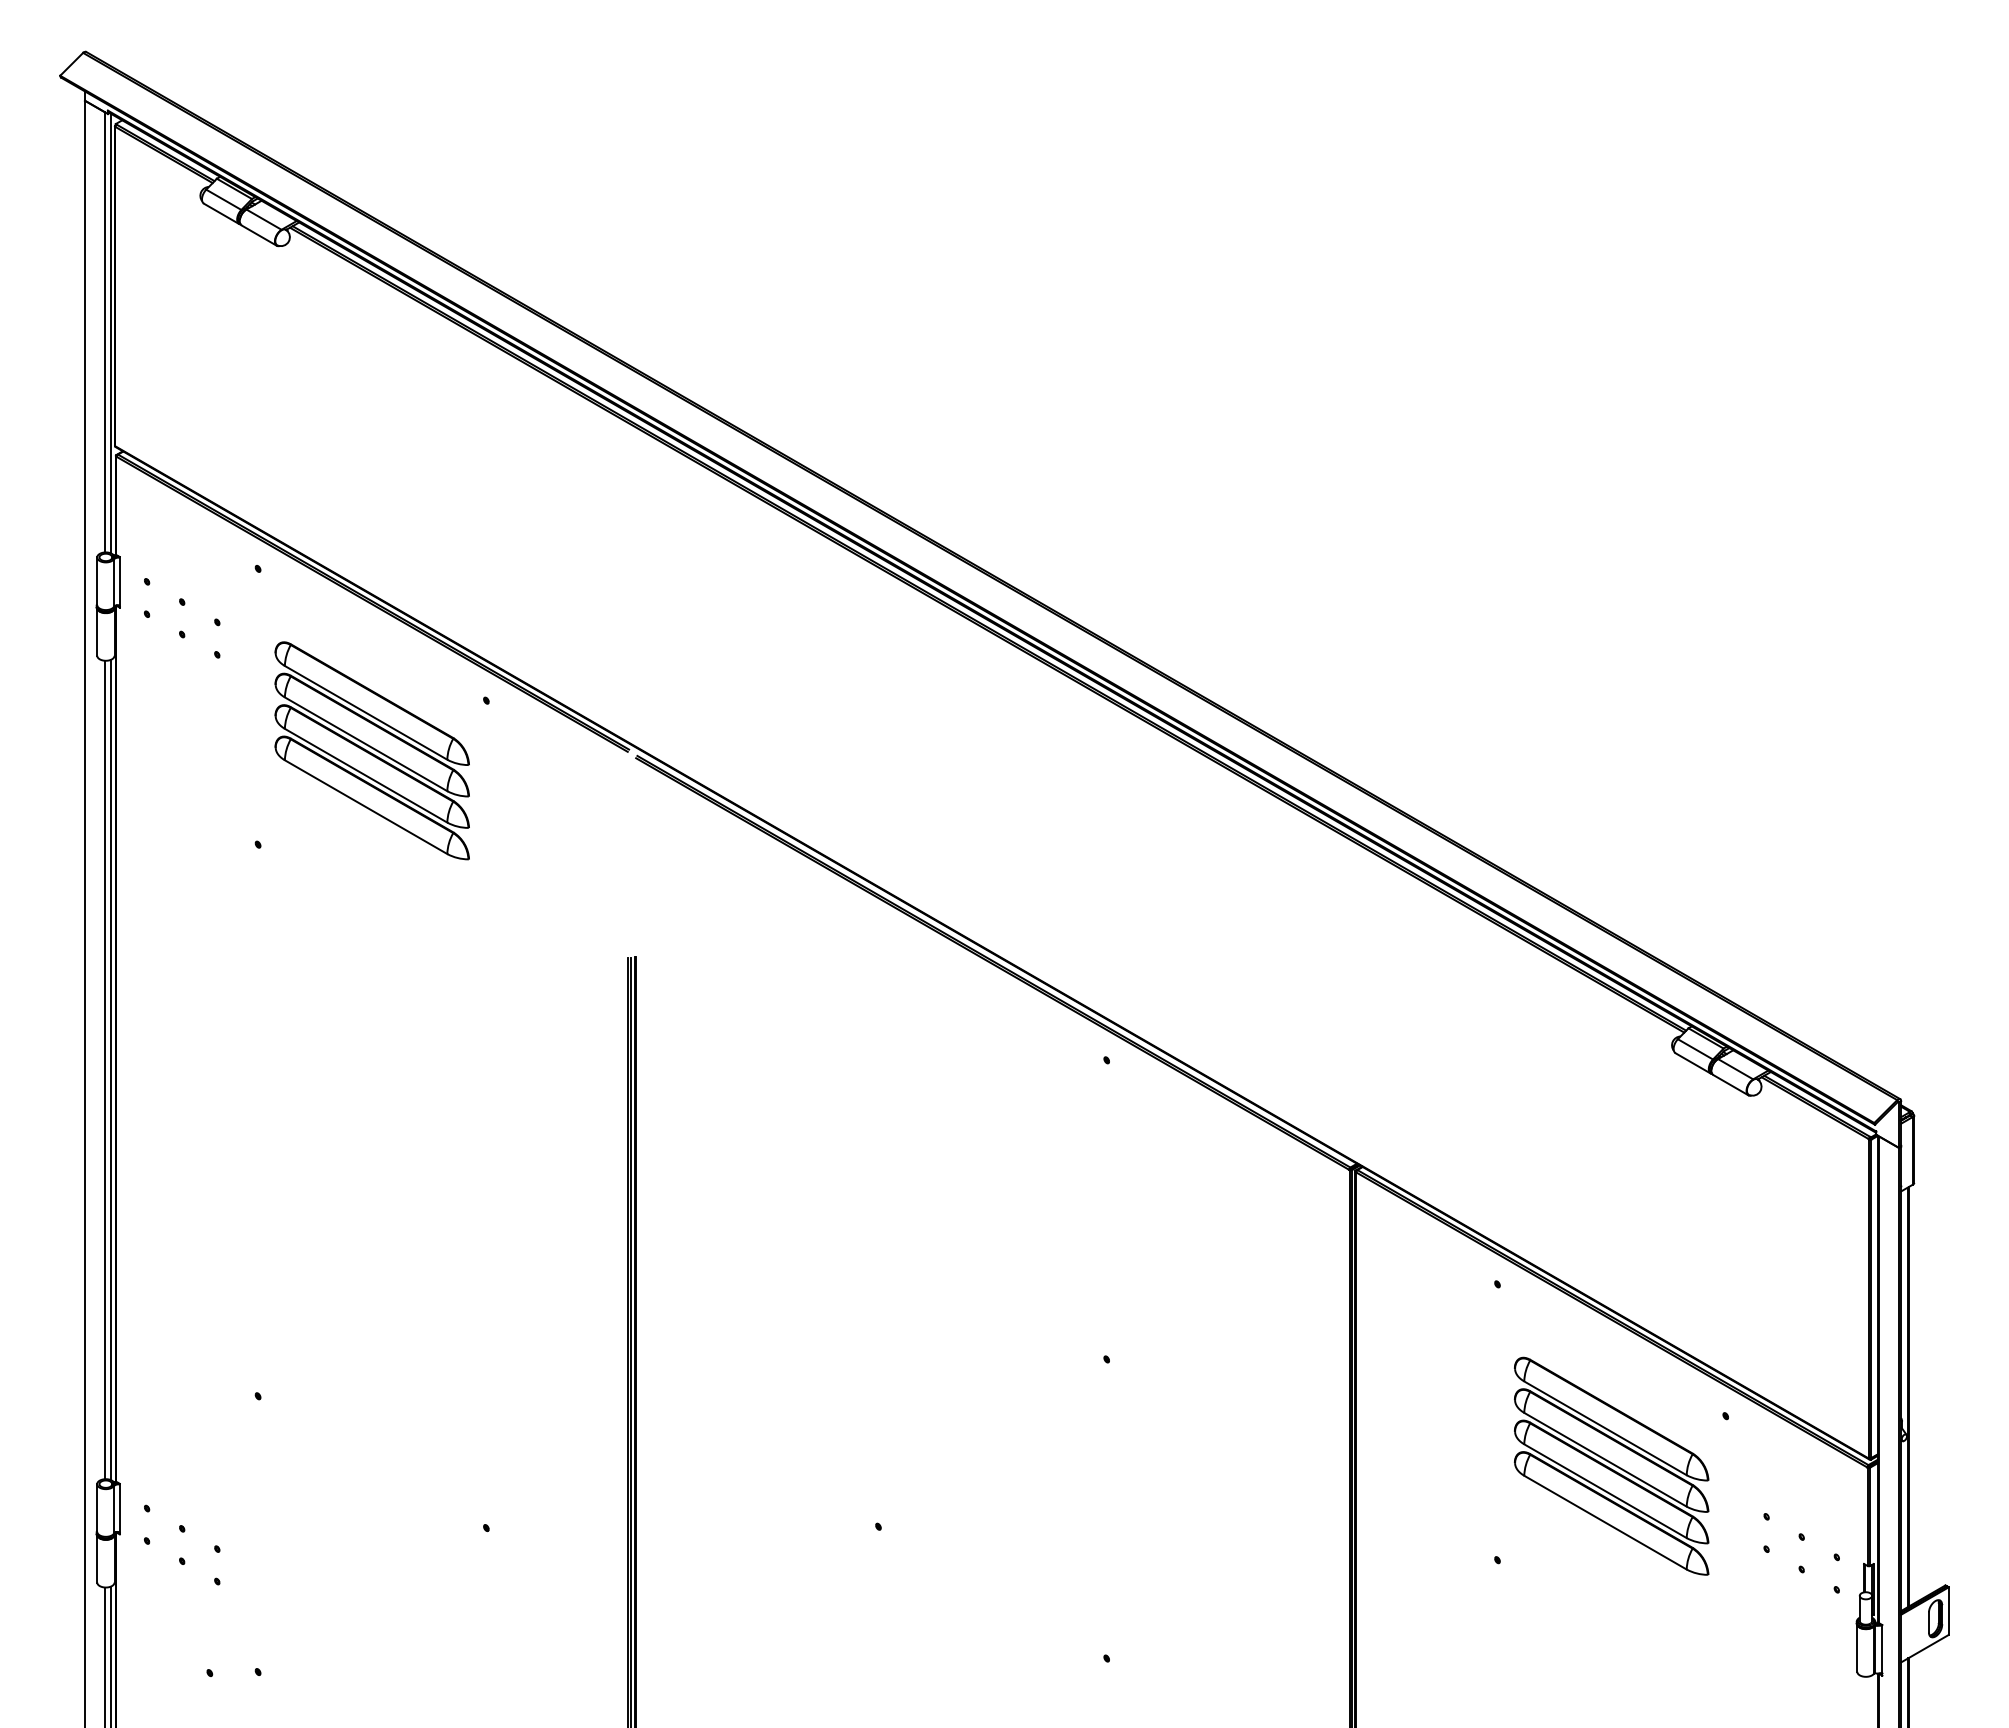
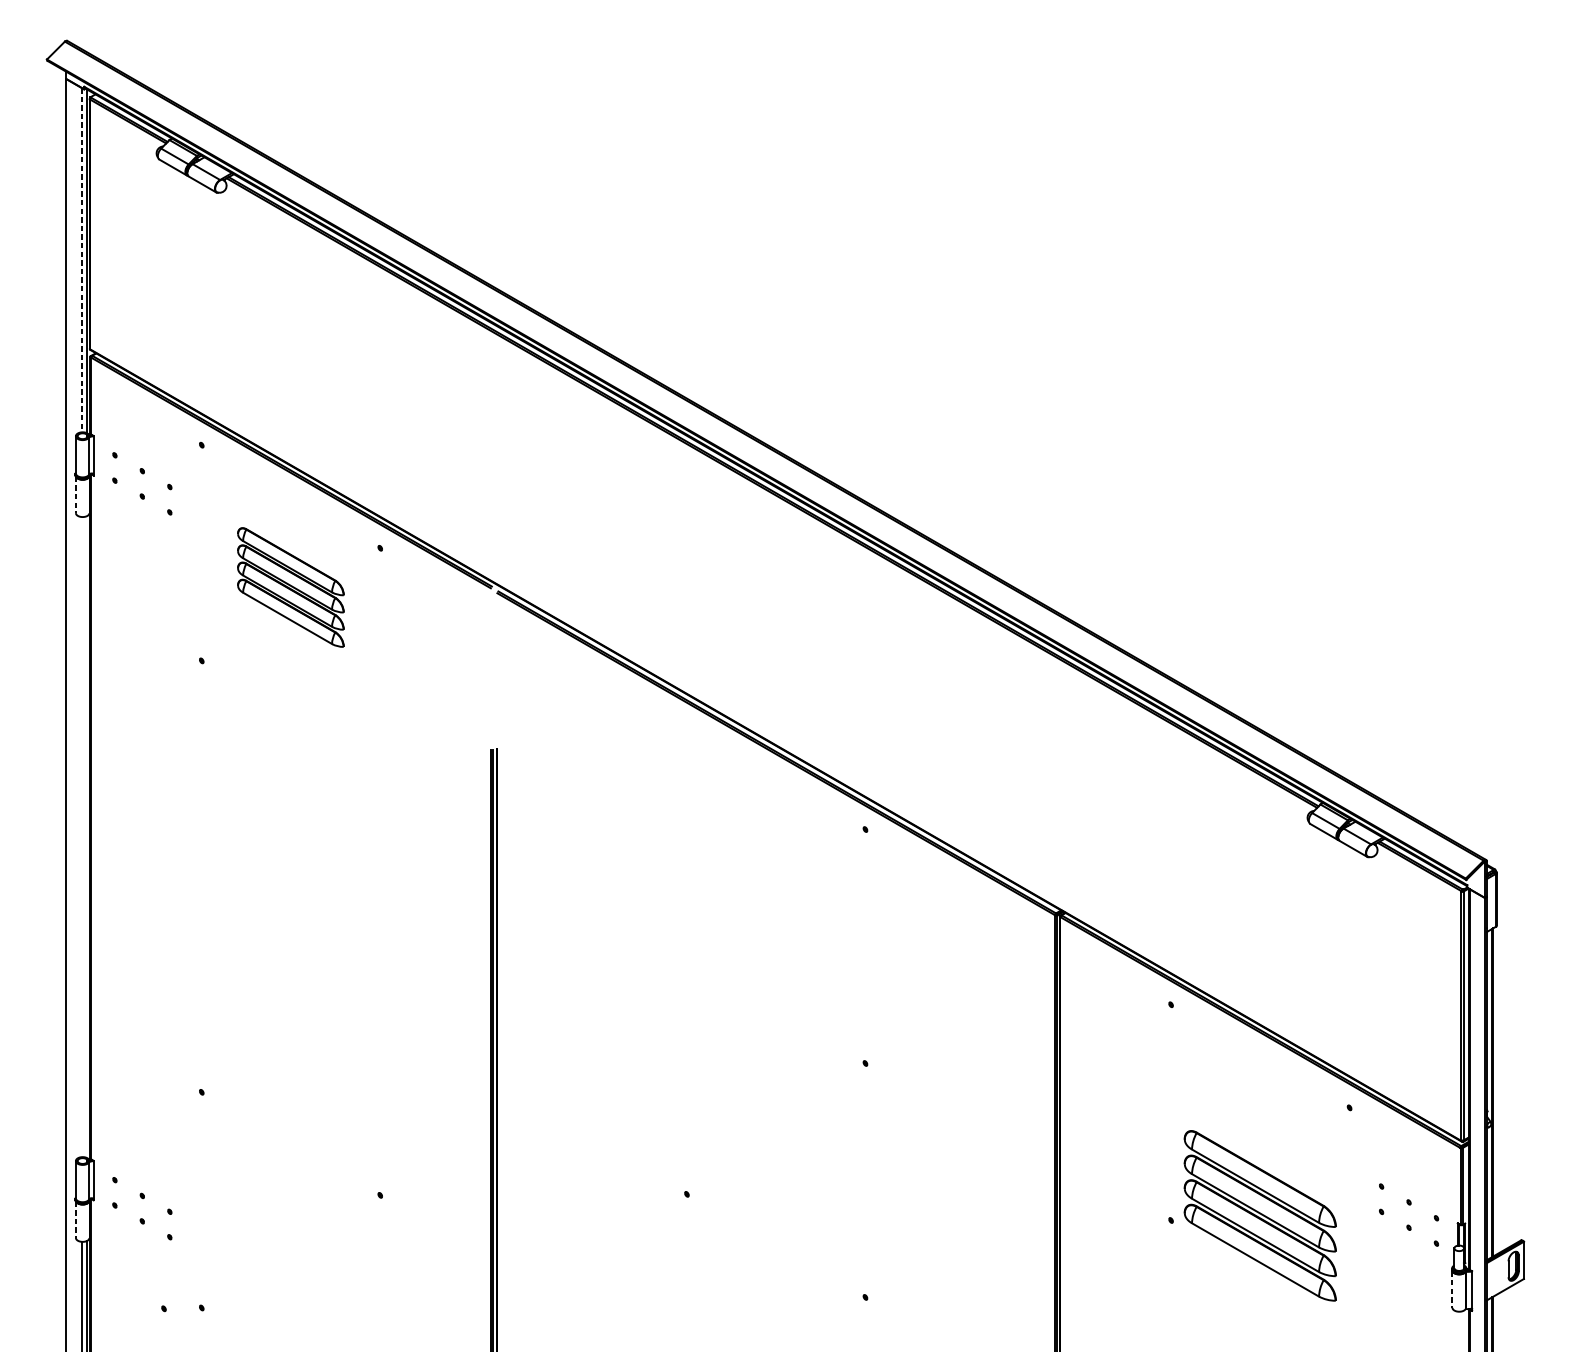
line: (104, 332) -> (81, 260), solid -> dashed
line: (97, 632) -> (76, 494), solid -> dashed
part: (371, 750) -> (290, 587), size x0.7
line: (104, 1069) -> (81, 836), removed
line: (110, 1069) -> (86, 836), removed
part: (1611, 1465) -> (1260, 1215), moved
line: (97, 1559) -> (76, 1219), solid -> dashed
line: (1857, 1649) -> (1452, 1290), solid -> dashed

